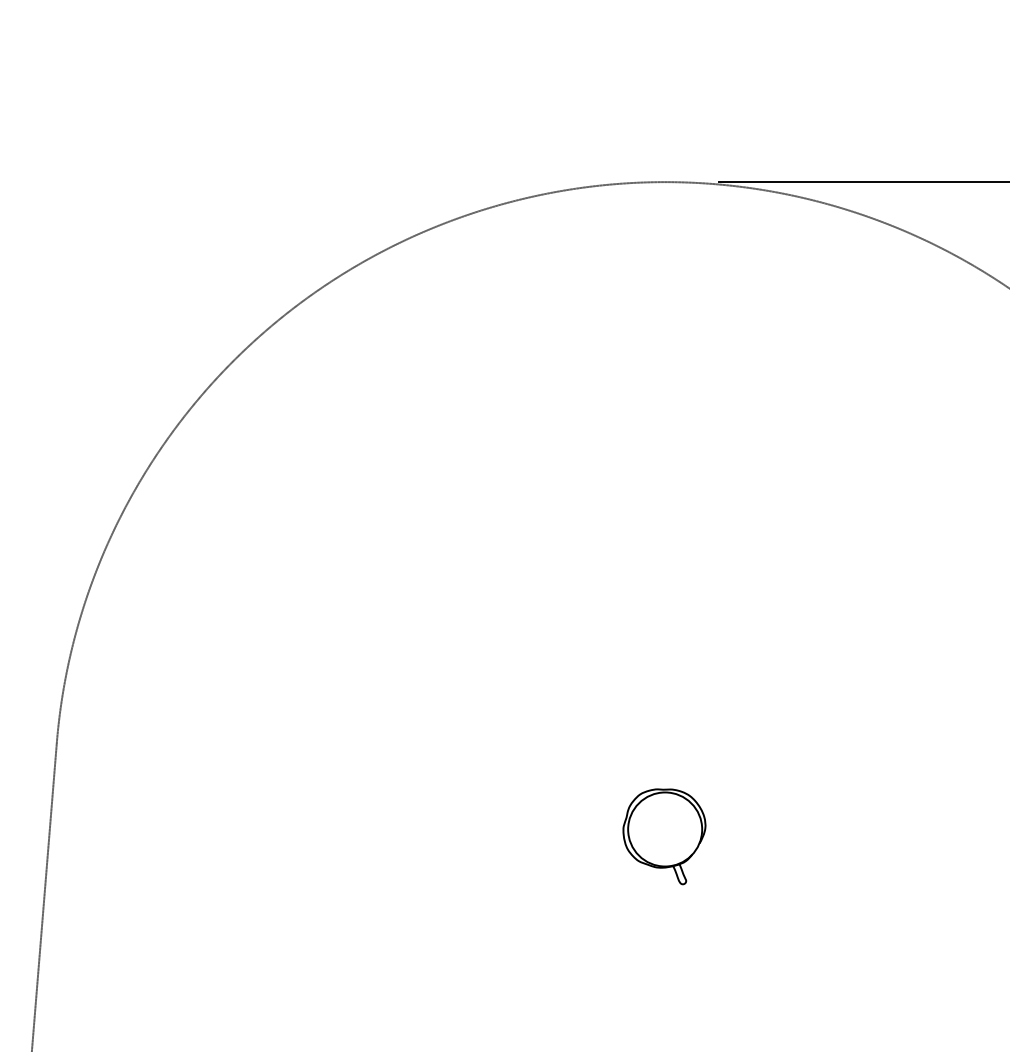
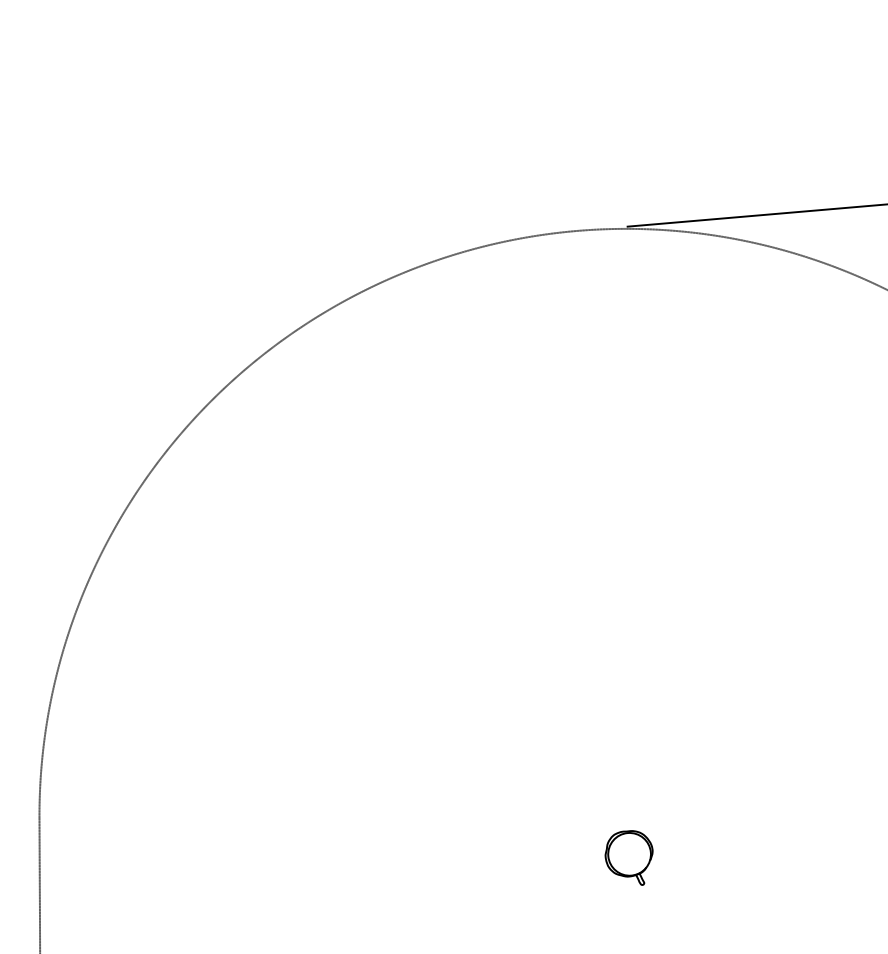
part: (664, 836) -> (629, 858), size x0.6

